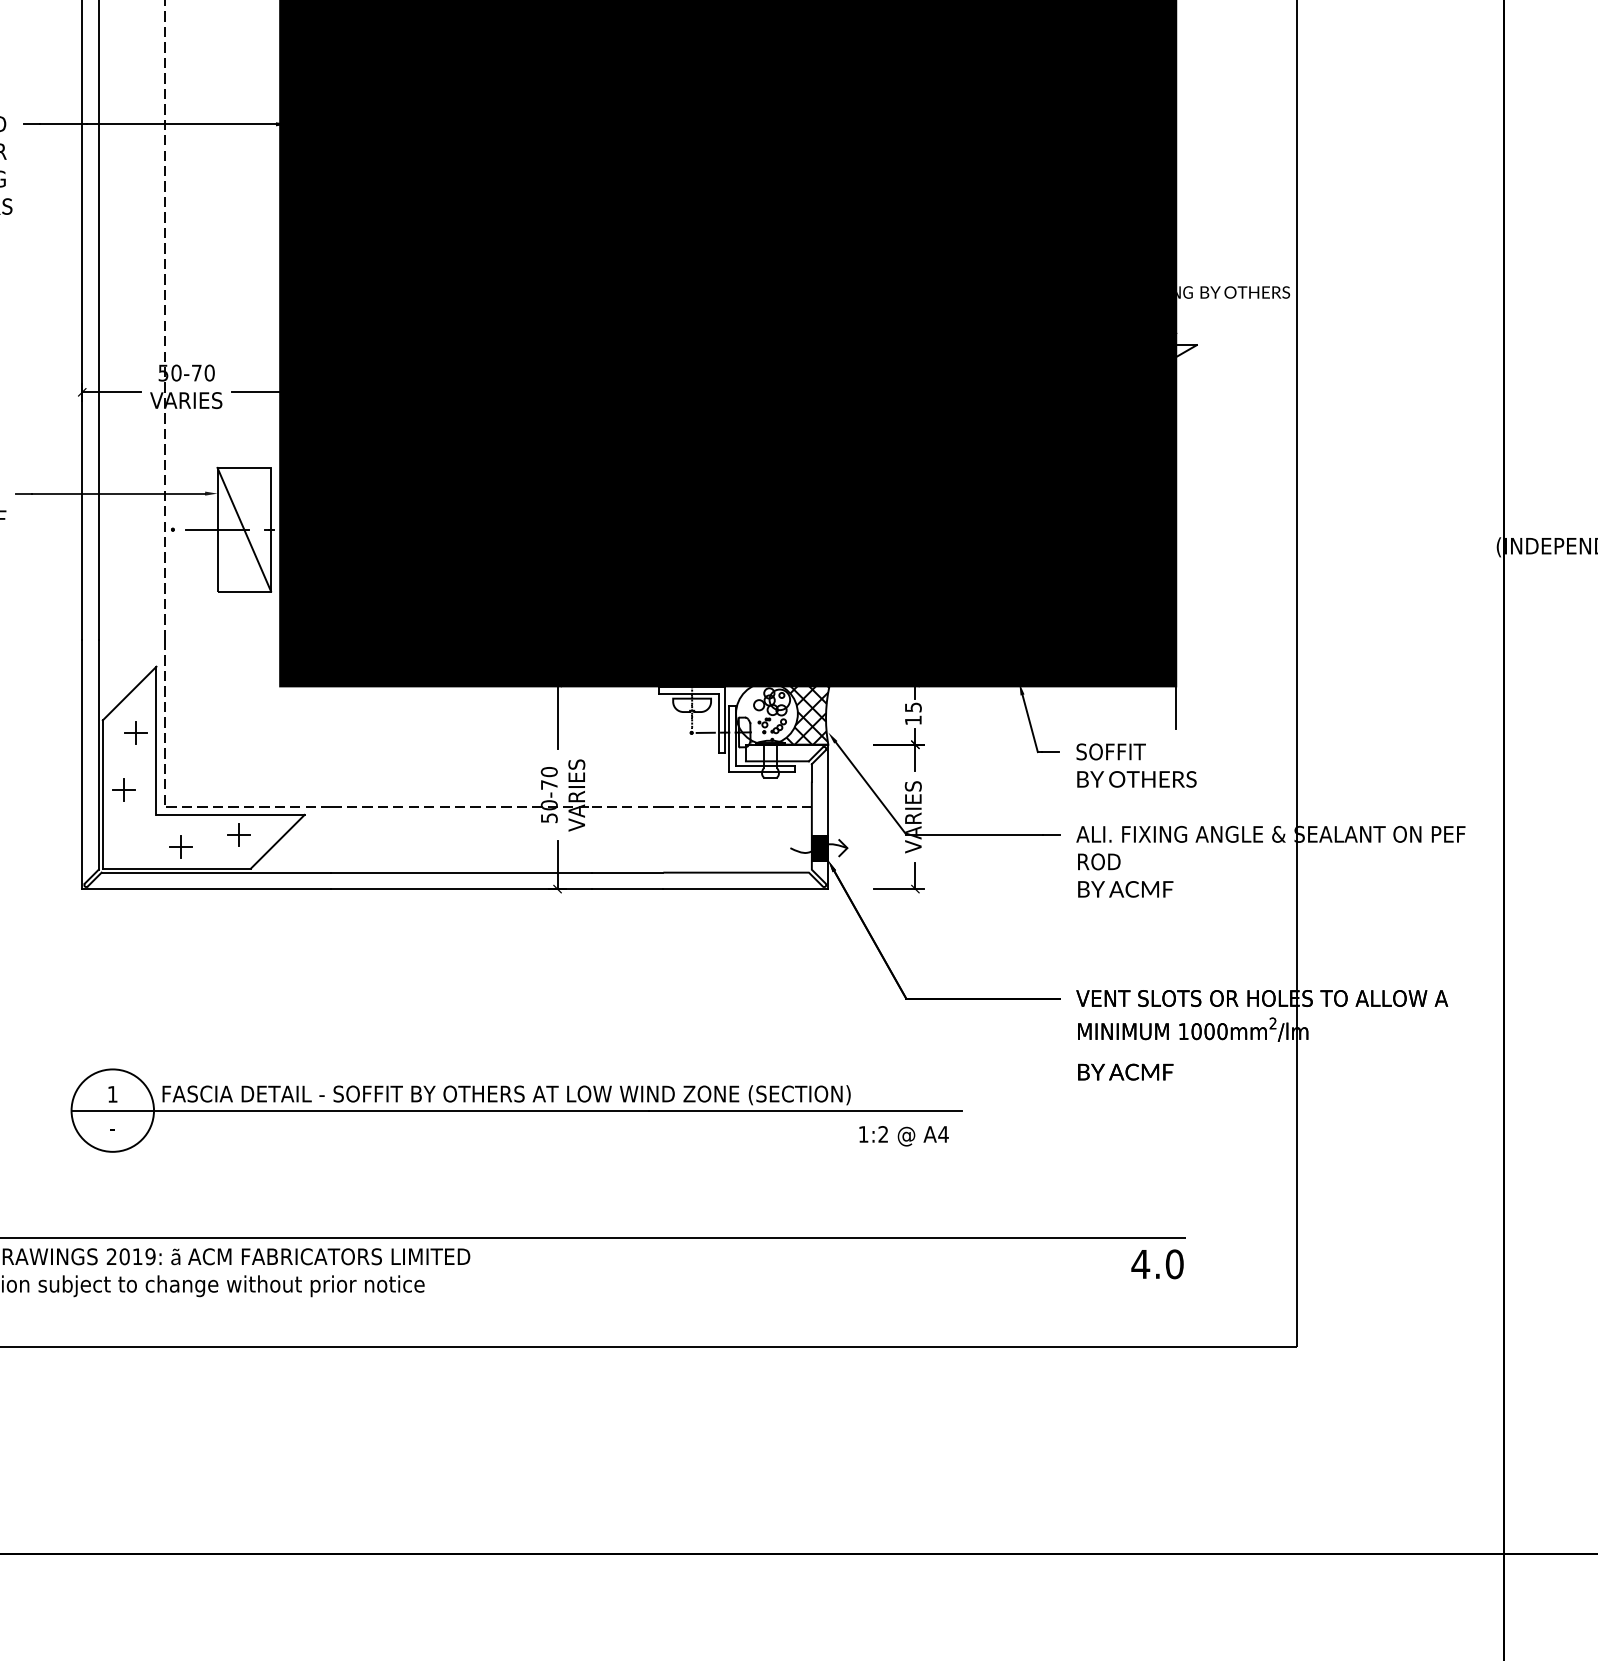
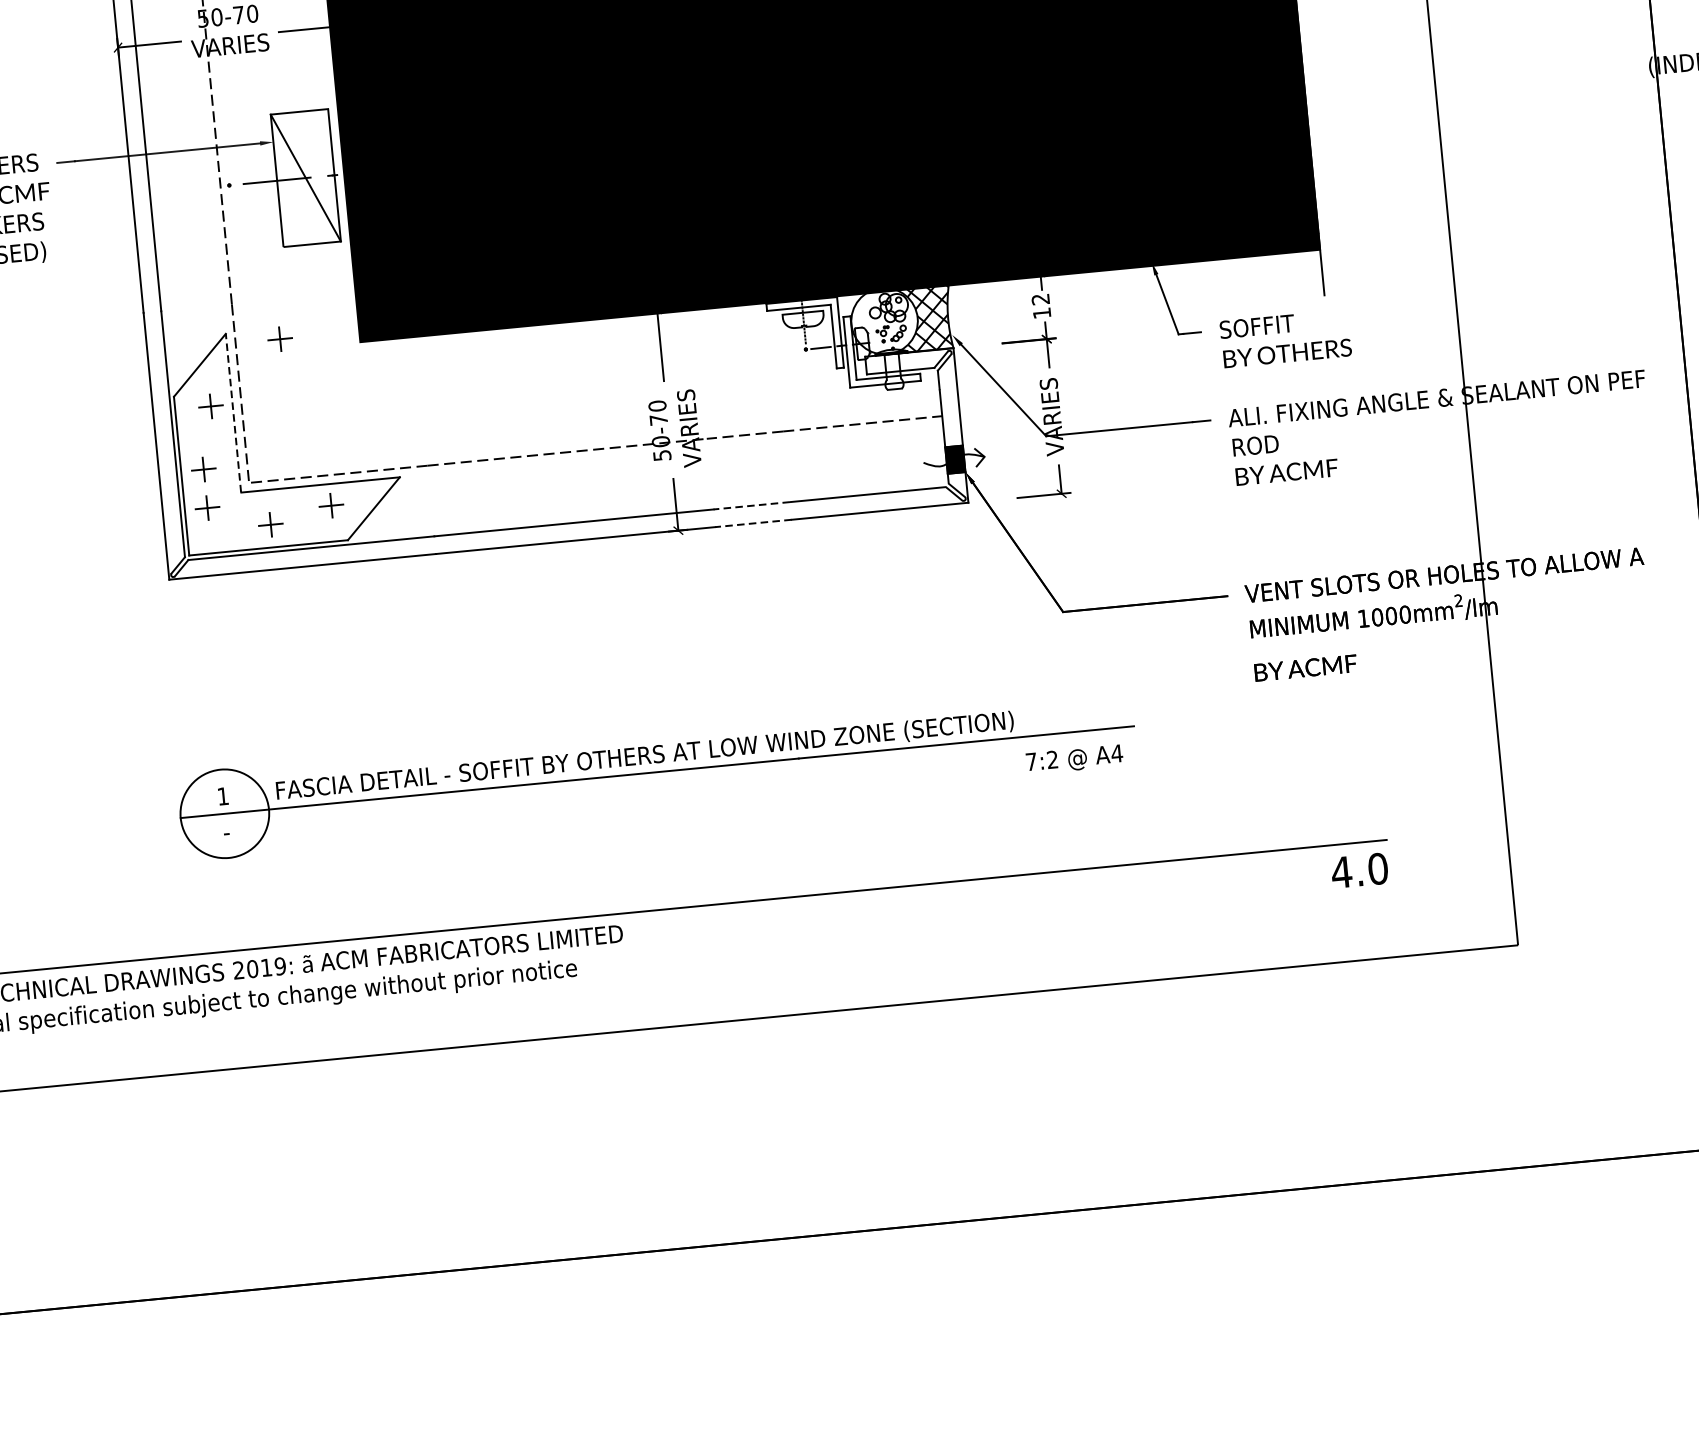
part: (205, 676) -> (279, 339), added
text: (912, 707) -> (1039, 299), 15 -> 12
line: (156, 740) -> (233, 412), solid -> dashed
part: (123, 825) -> (206, 507), added
line: (627, 872) -> (751, 505), solid -> dashed
line: (627, 889) -> (753, 523), solid -> dashed
text: (863, 1134) -> (1031, 761), 1:2 -> 7:2

